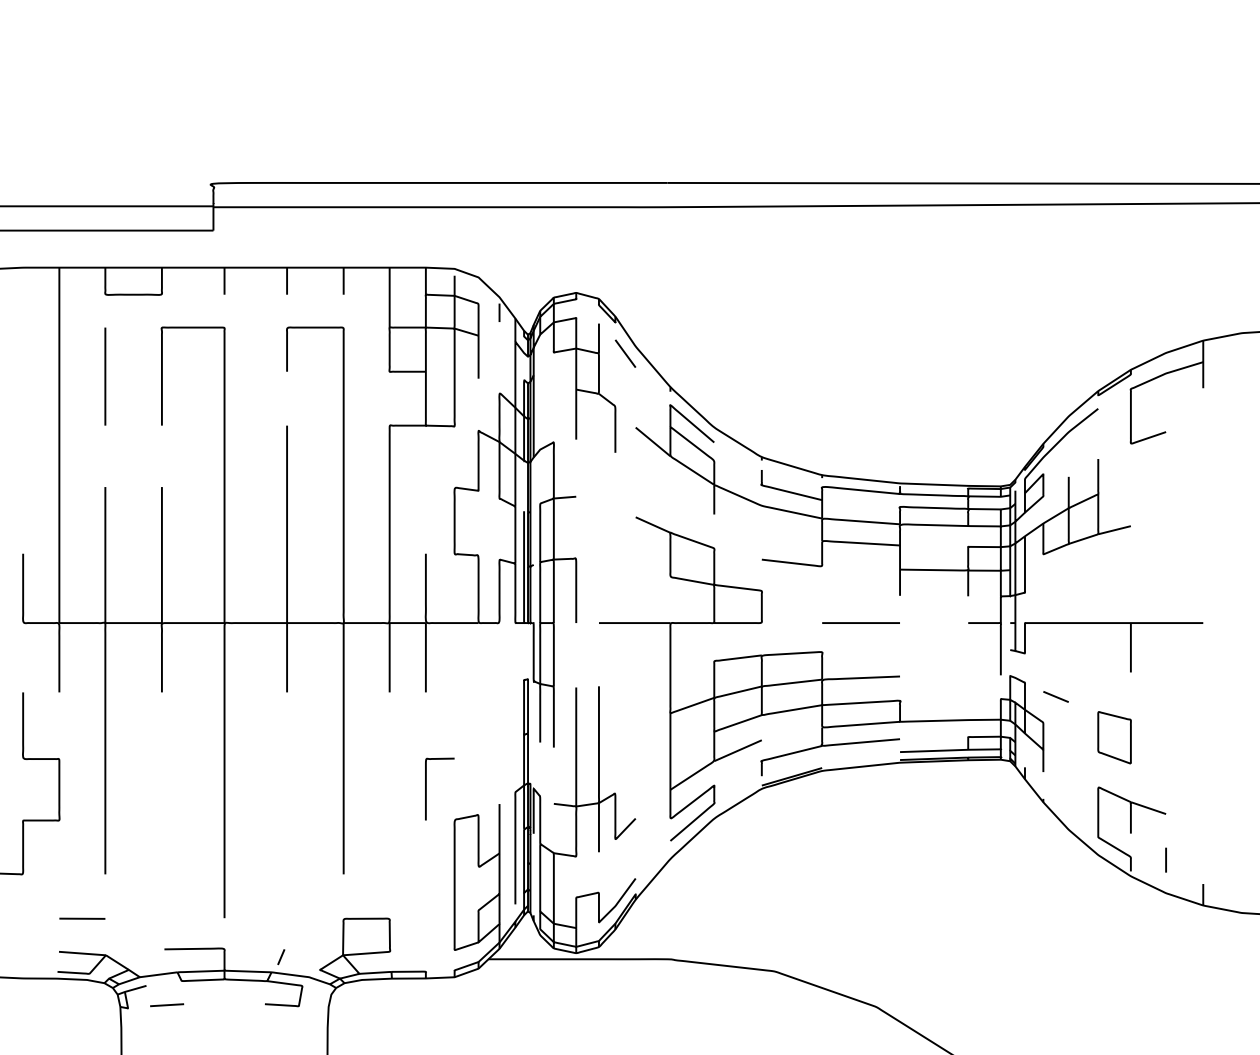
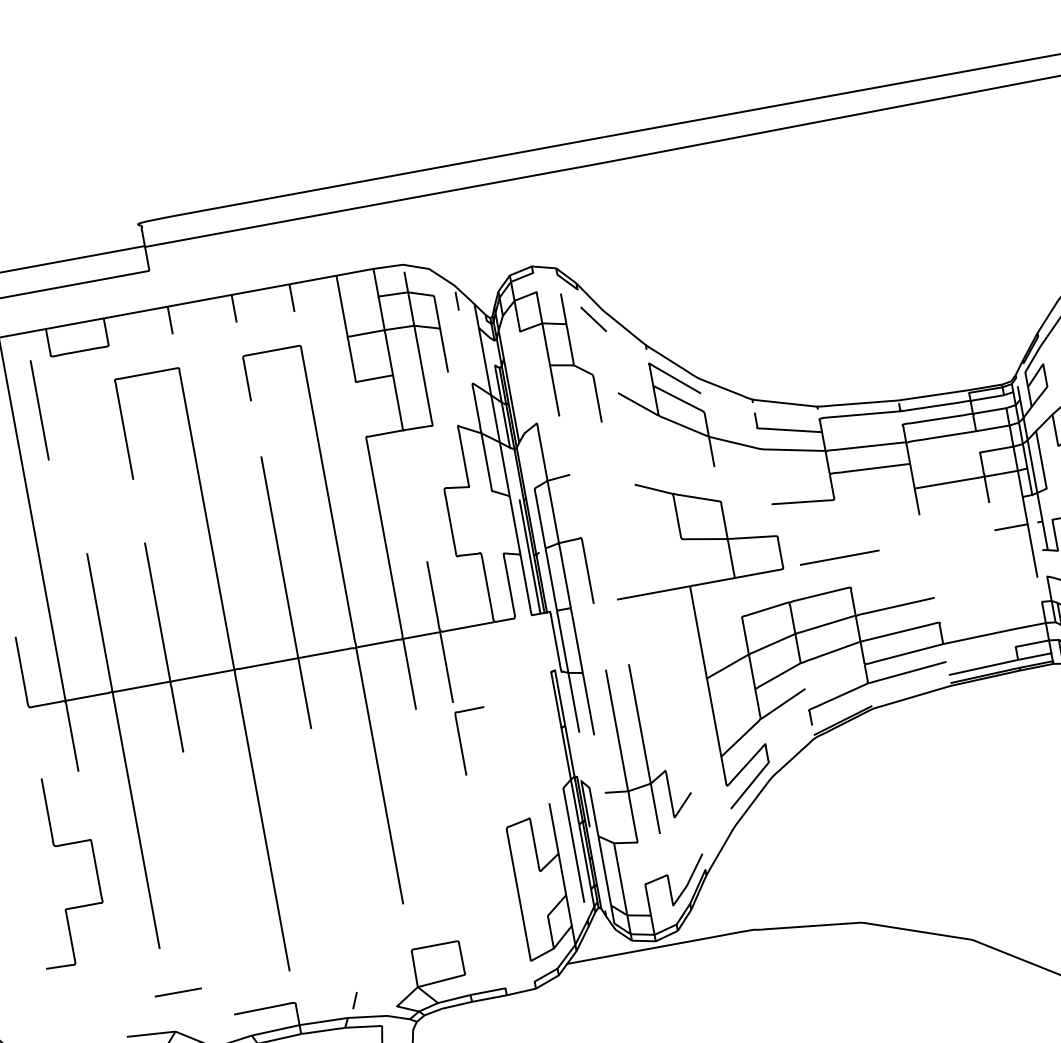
line: (105, 376) -> (39, 410), moved
line: (860, 622) -> (839, 557), moved
curve: (426, 788) -> (461, 742), moved
line: (82, 918) -> (178, 992), moved

